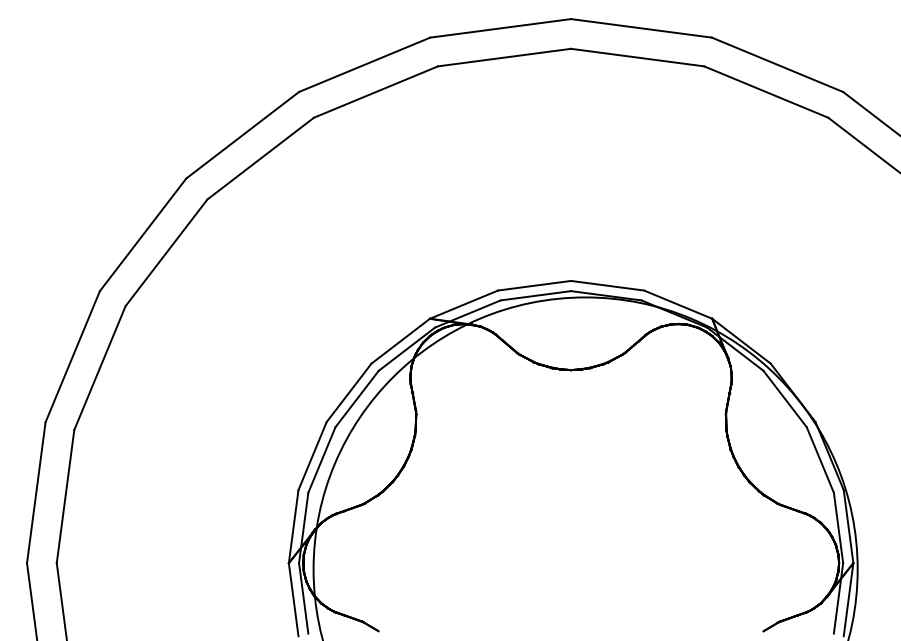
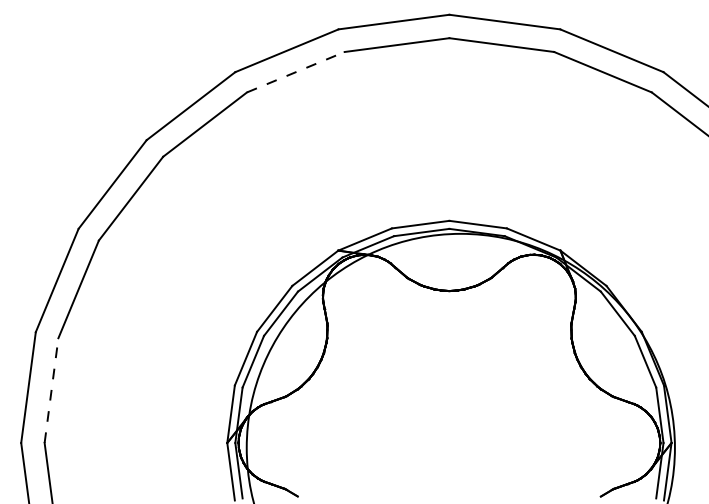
line: (376, 91) -> (296, 71), solid -> dashed
line: (65, 496) -> (51, 390), solid -> dashed

